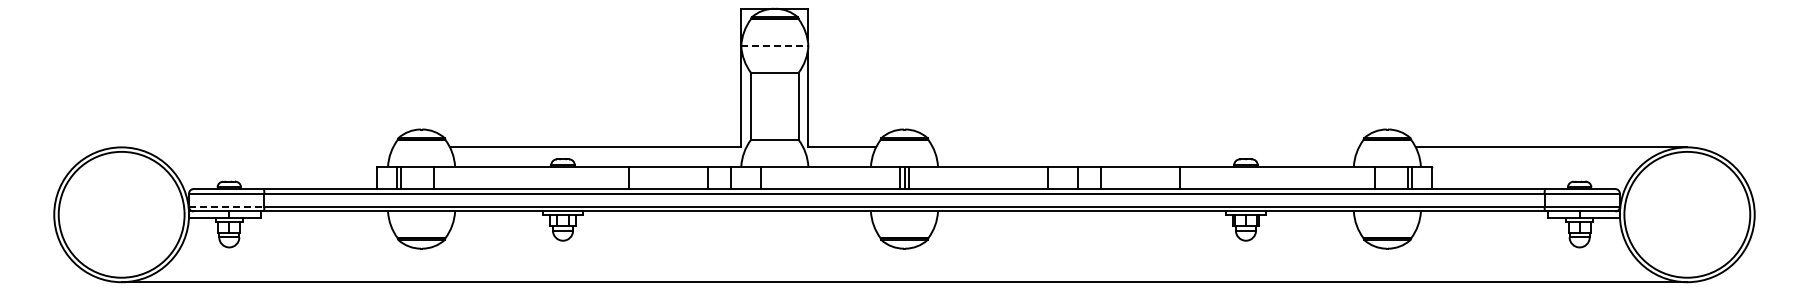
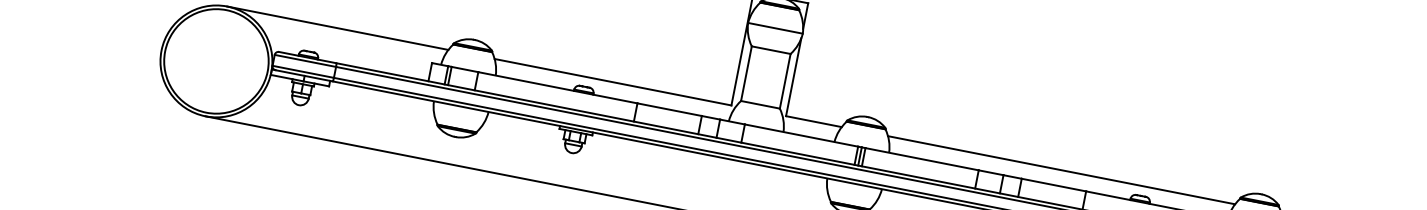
line: (774, 46) -> (775, 28), dashed -> solid
line: (257, 147) -> (337, 28), added
line: (1145, 147) -> (1061, 170), added
line: (226, 206) -> (303, 71), dashed -> solid

